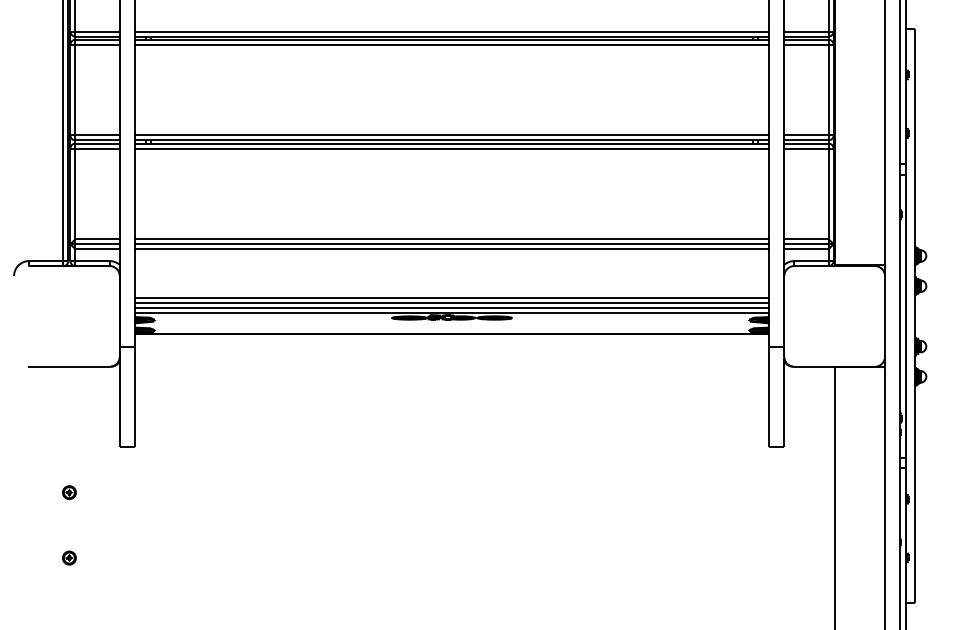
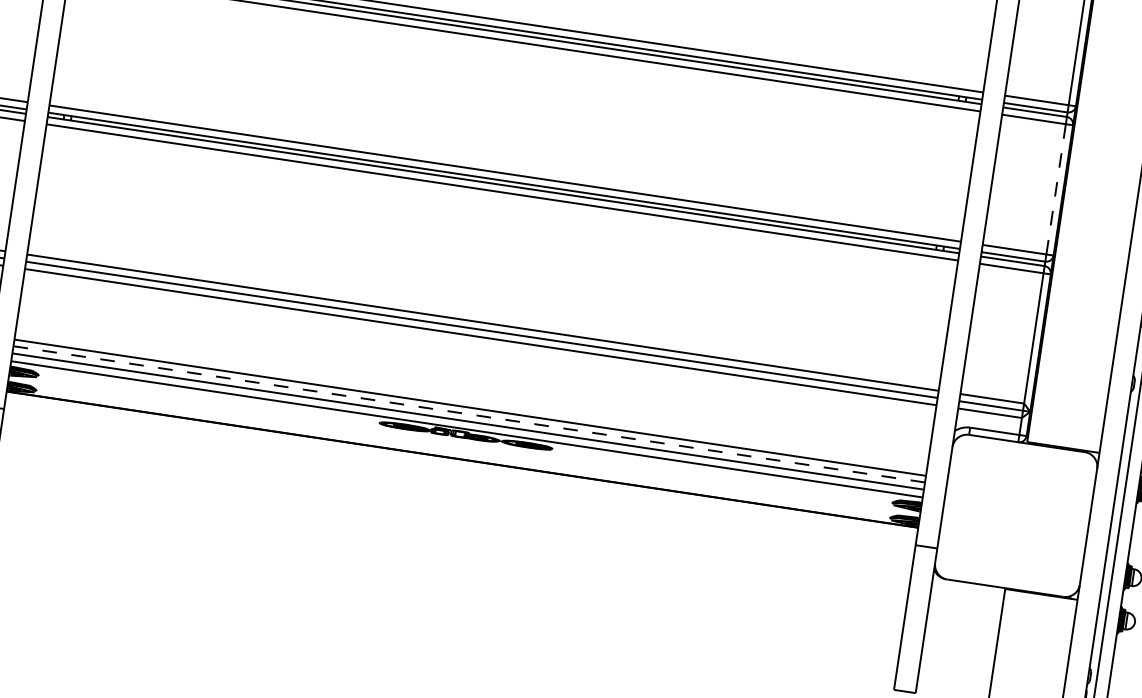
line: (828, 89) -> (1056, 188), solid -> dashed
line: (451, 302) -> (468, 413), solid -> dashed

